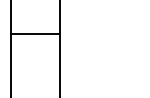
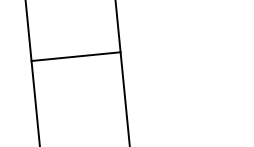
line: (35, 33) -> (76, 56), moved

